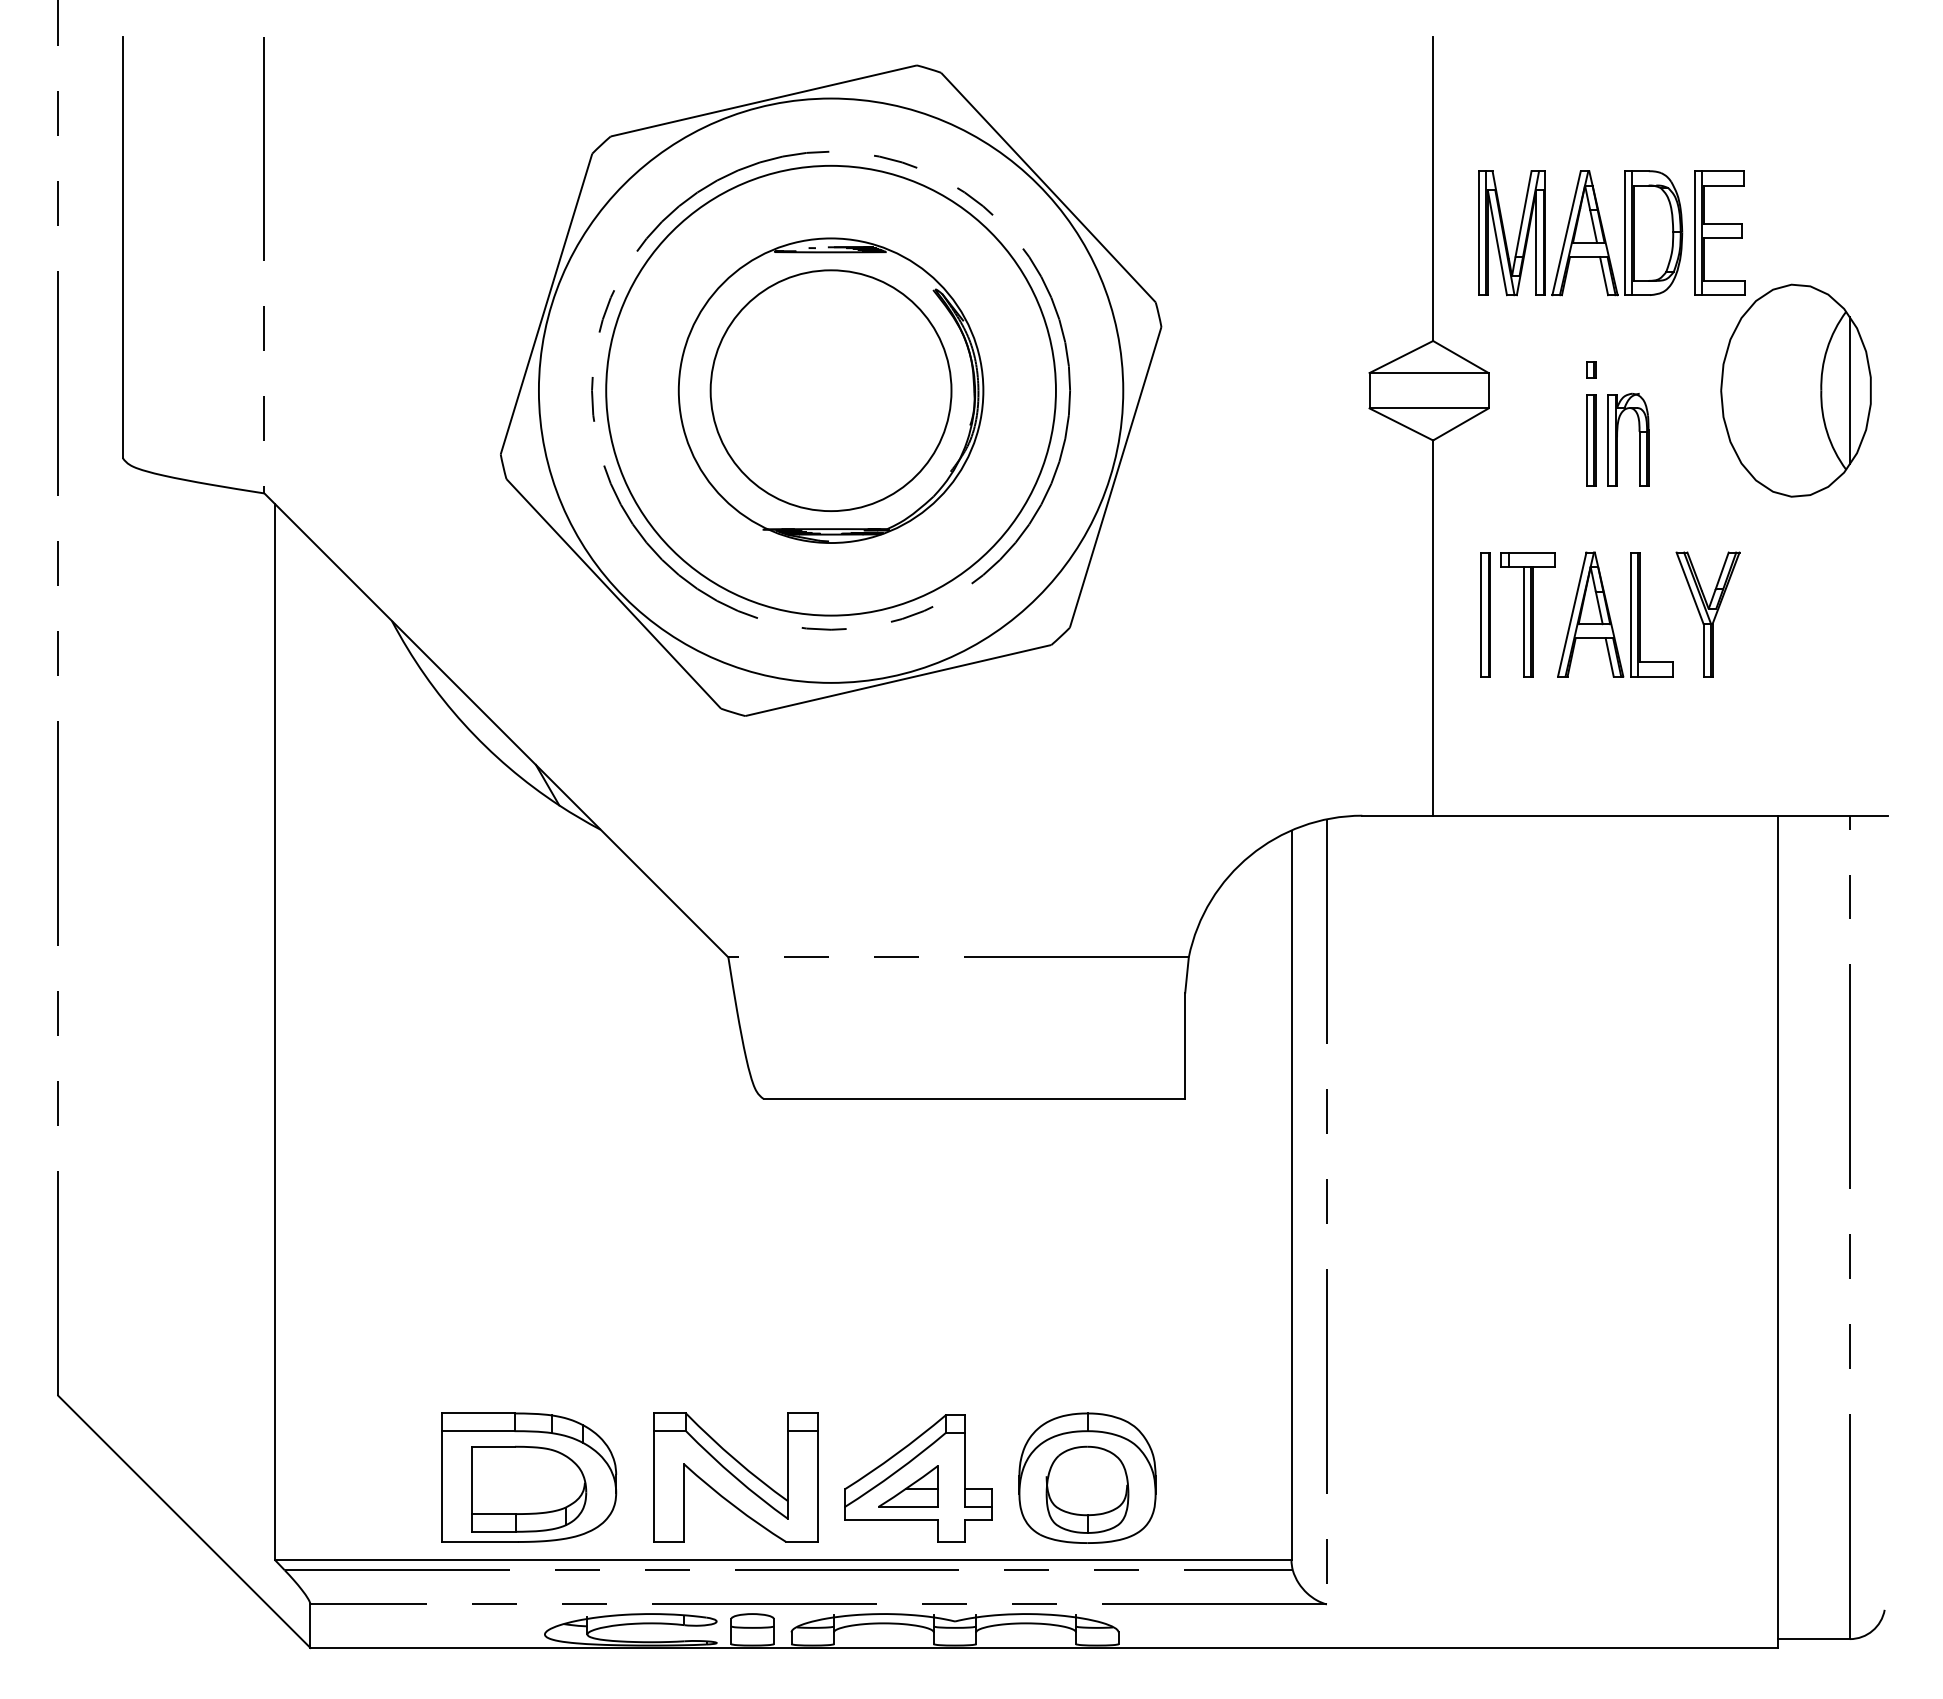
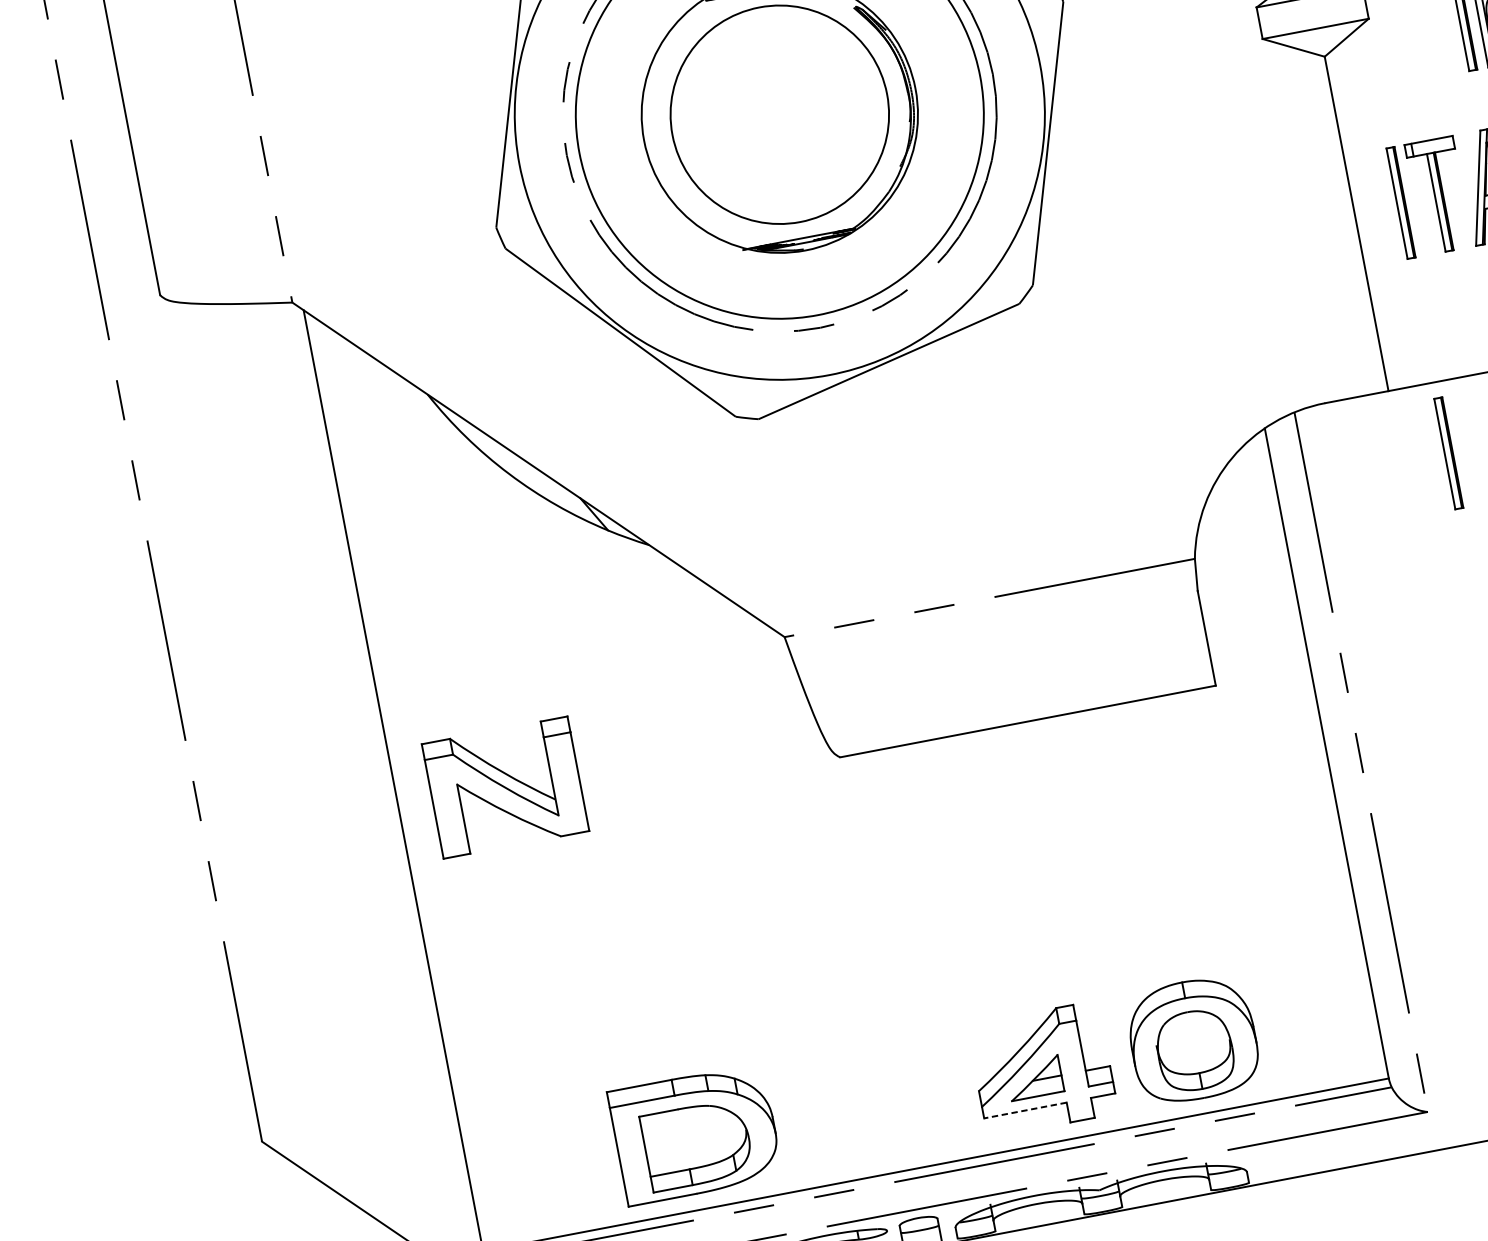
part: (1485, 895) -> (1448, 453), added
part: (735, 1477) -> (504, 787), moved
line: (890, 1519) -> (1024, 1110), solid -> dashed

